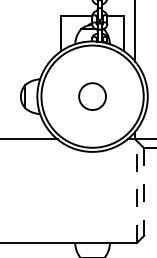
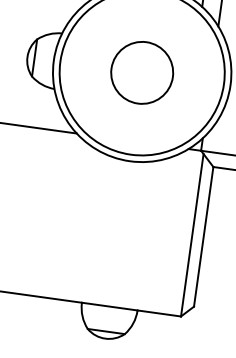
circle: (92, 96) -> (142, 72), size x1.43
line: (137, 192) -> (192, 236), dashed -> solid
line: (144, 192) -> (203, 237), dashed -> solid

